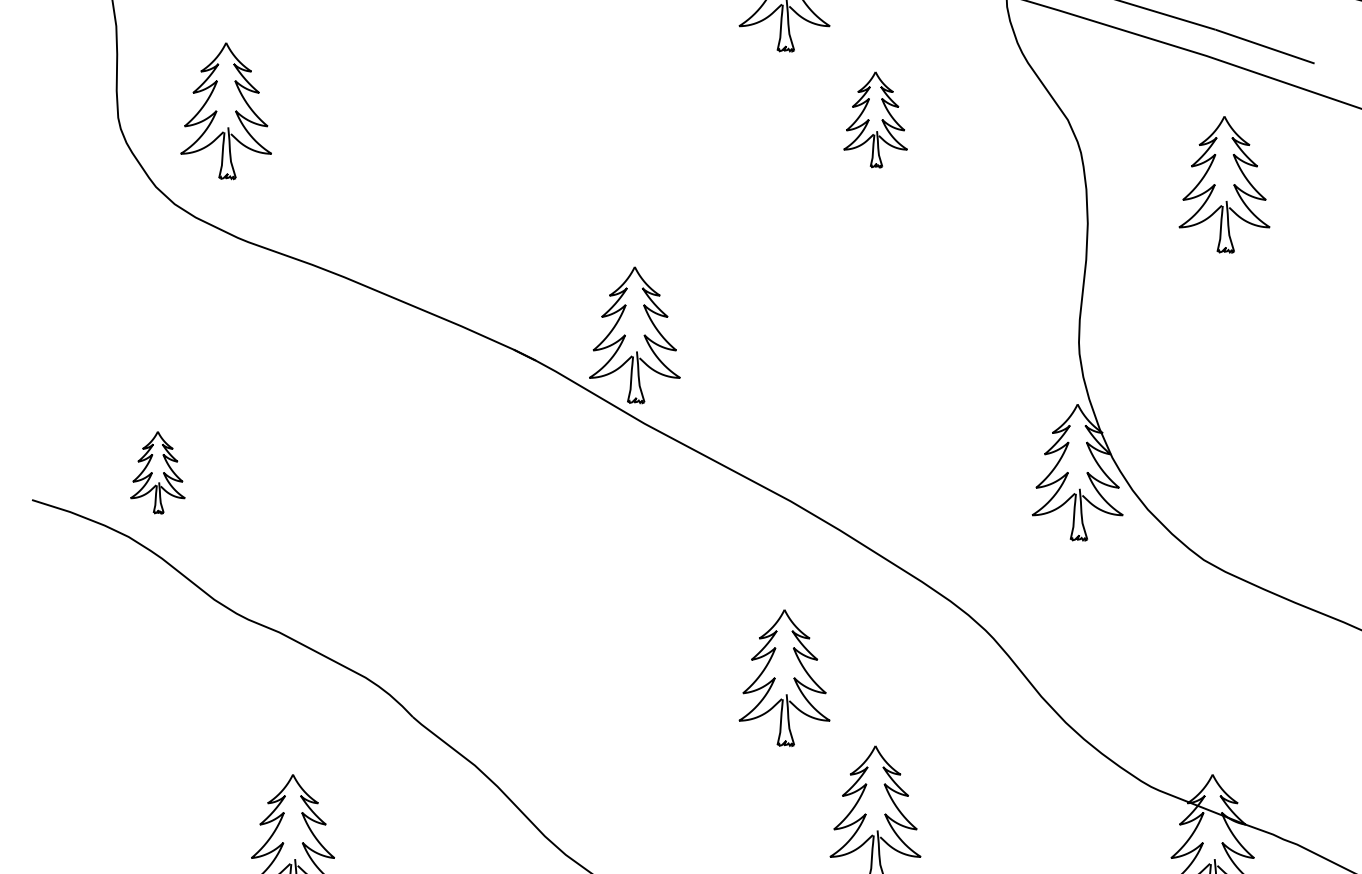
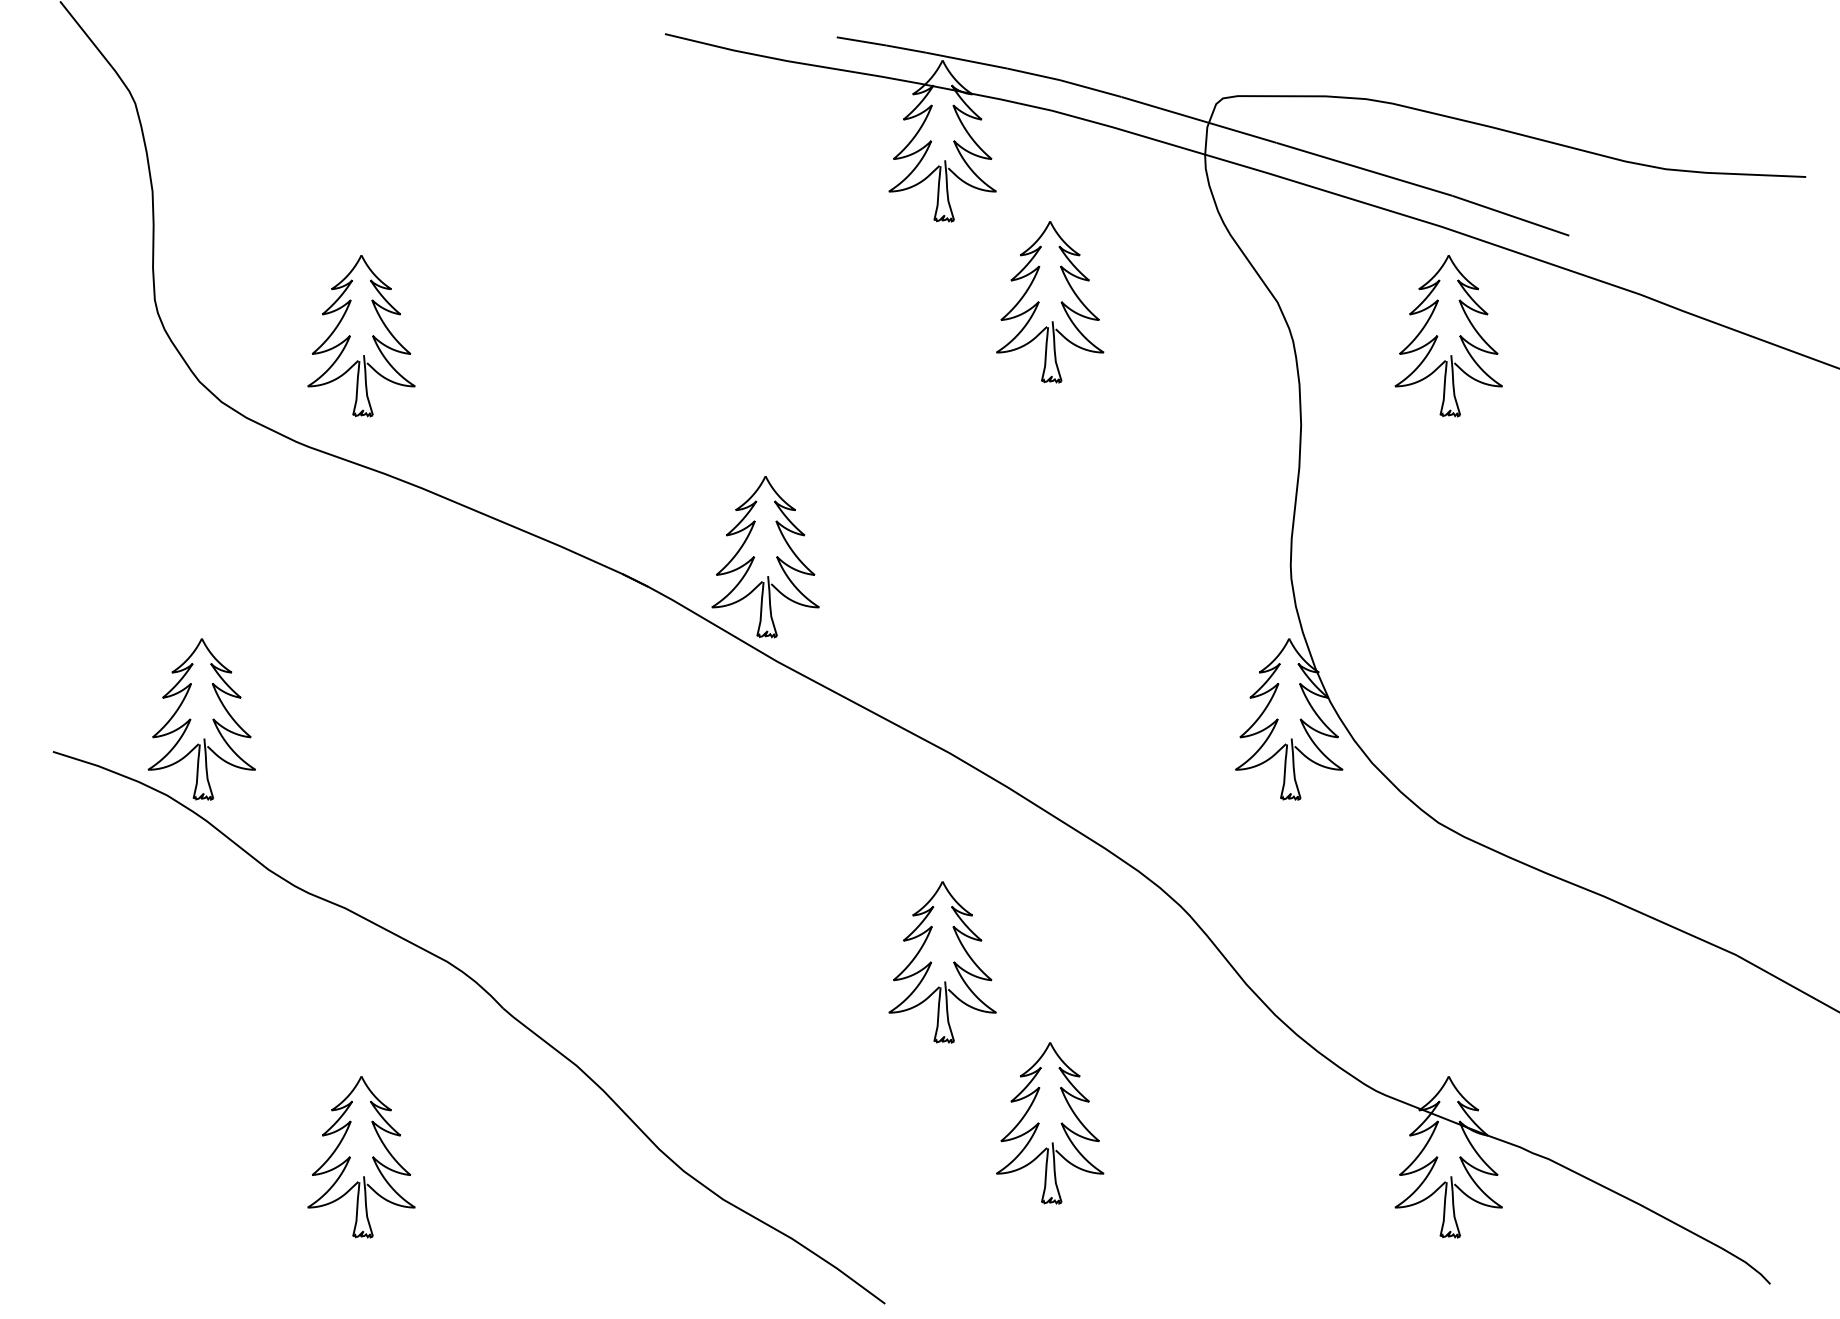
part: (226, 111) -> (361, 336), moved
part: (875, 120) -> (1050, 302), size x1.43
part: (1224, 185) -> (1448, 336), moved
part: (157, 472) -> (201, 719), size x1.67

